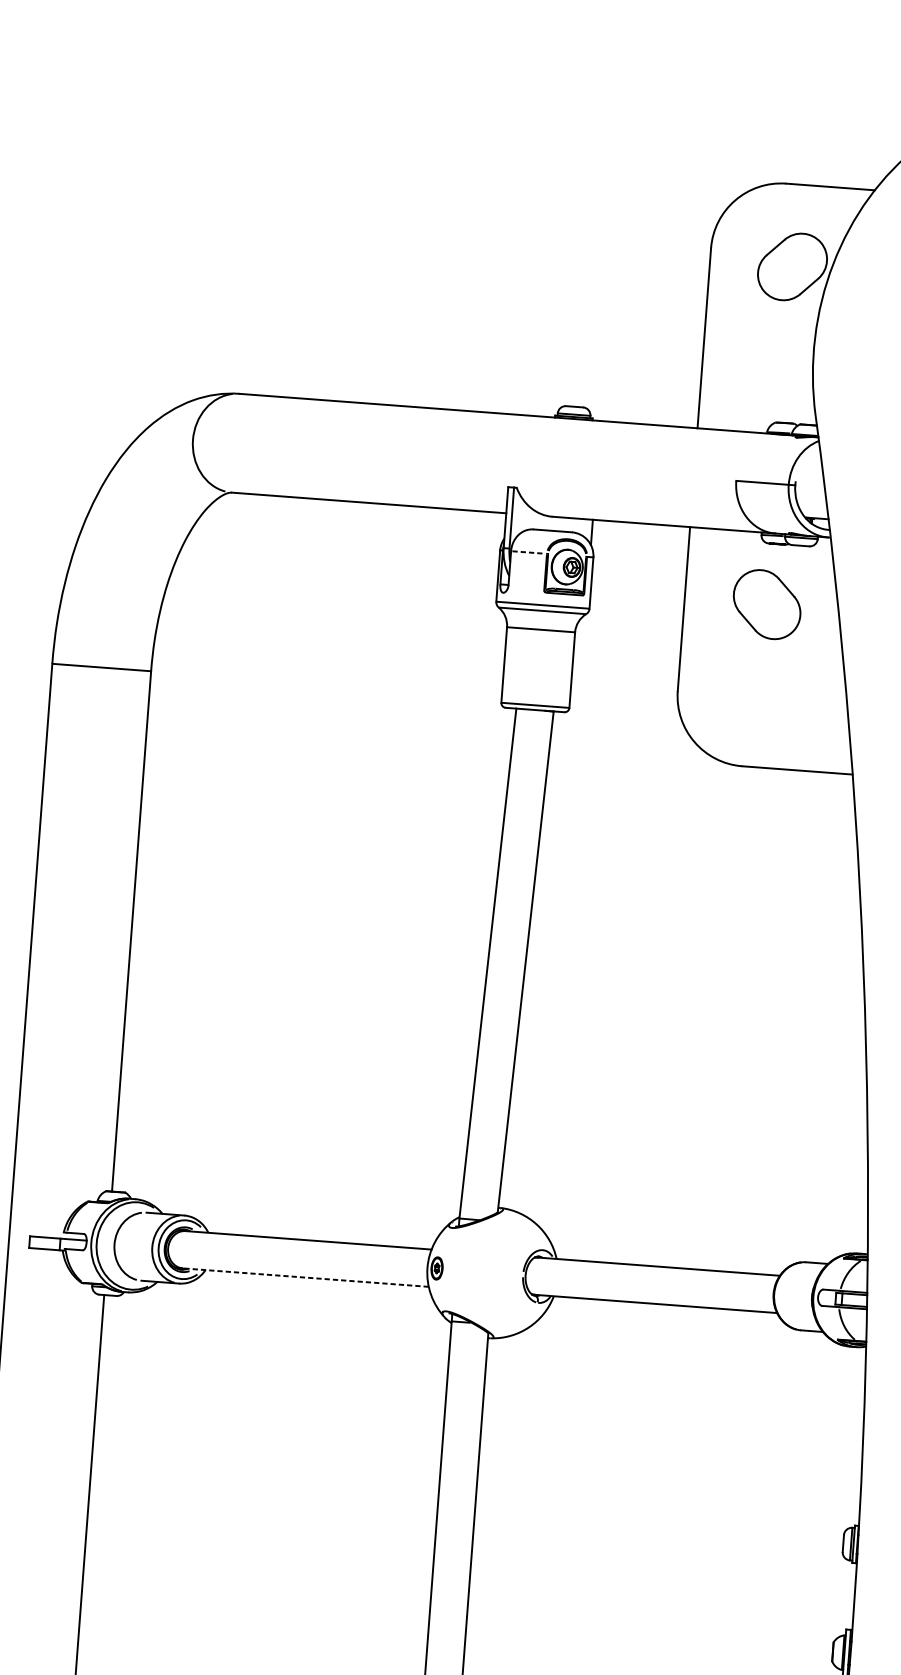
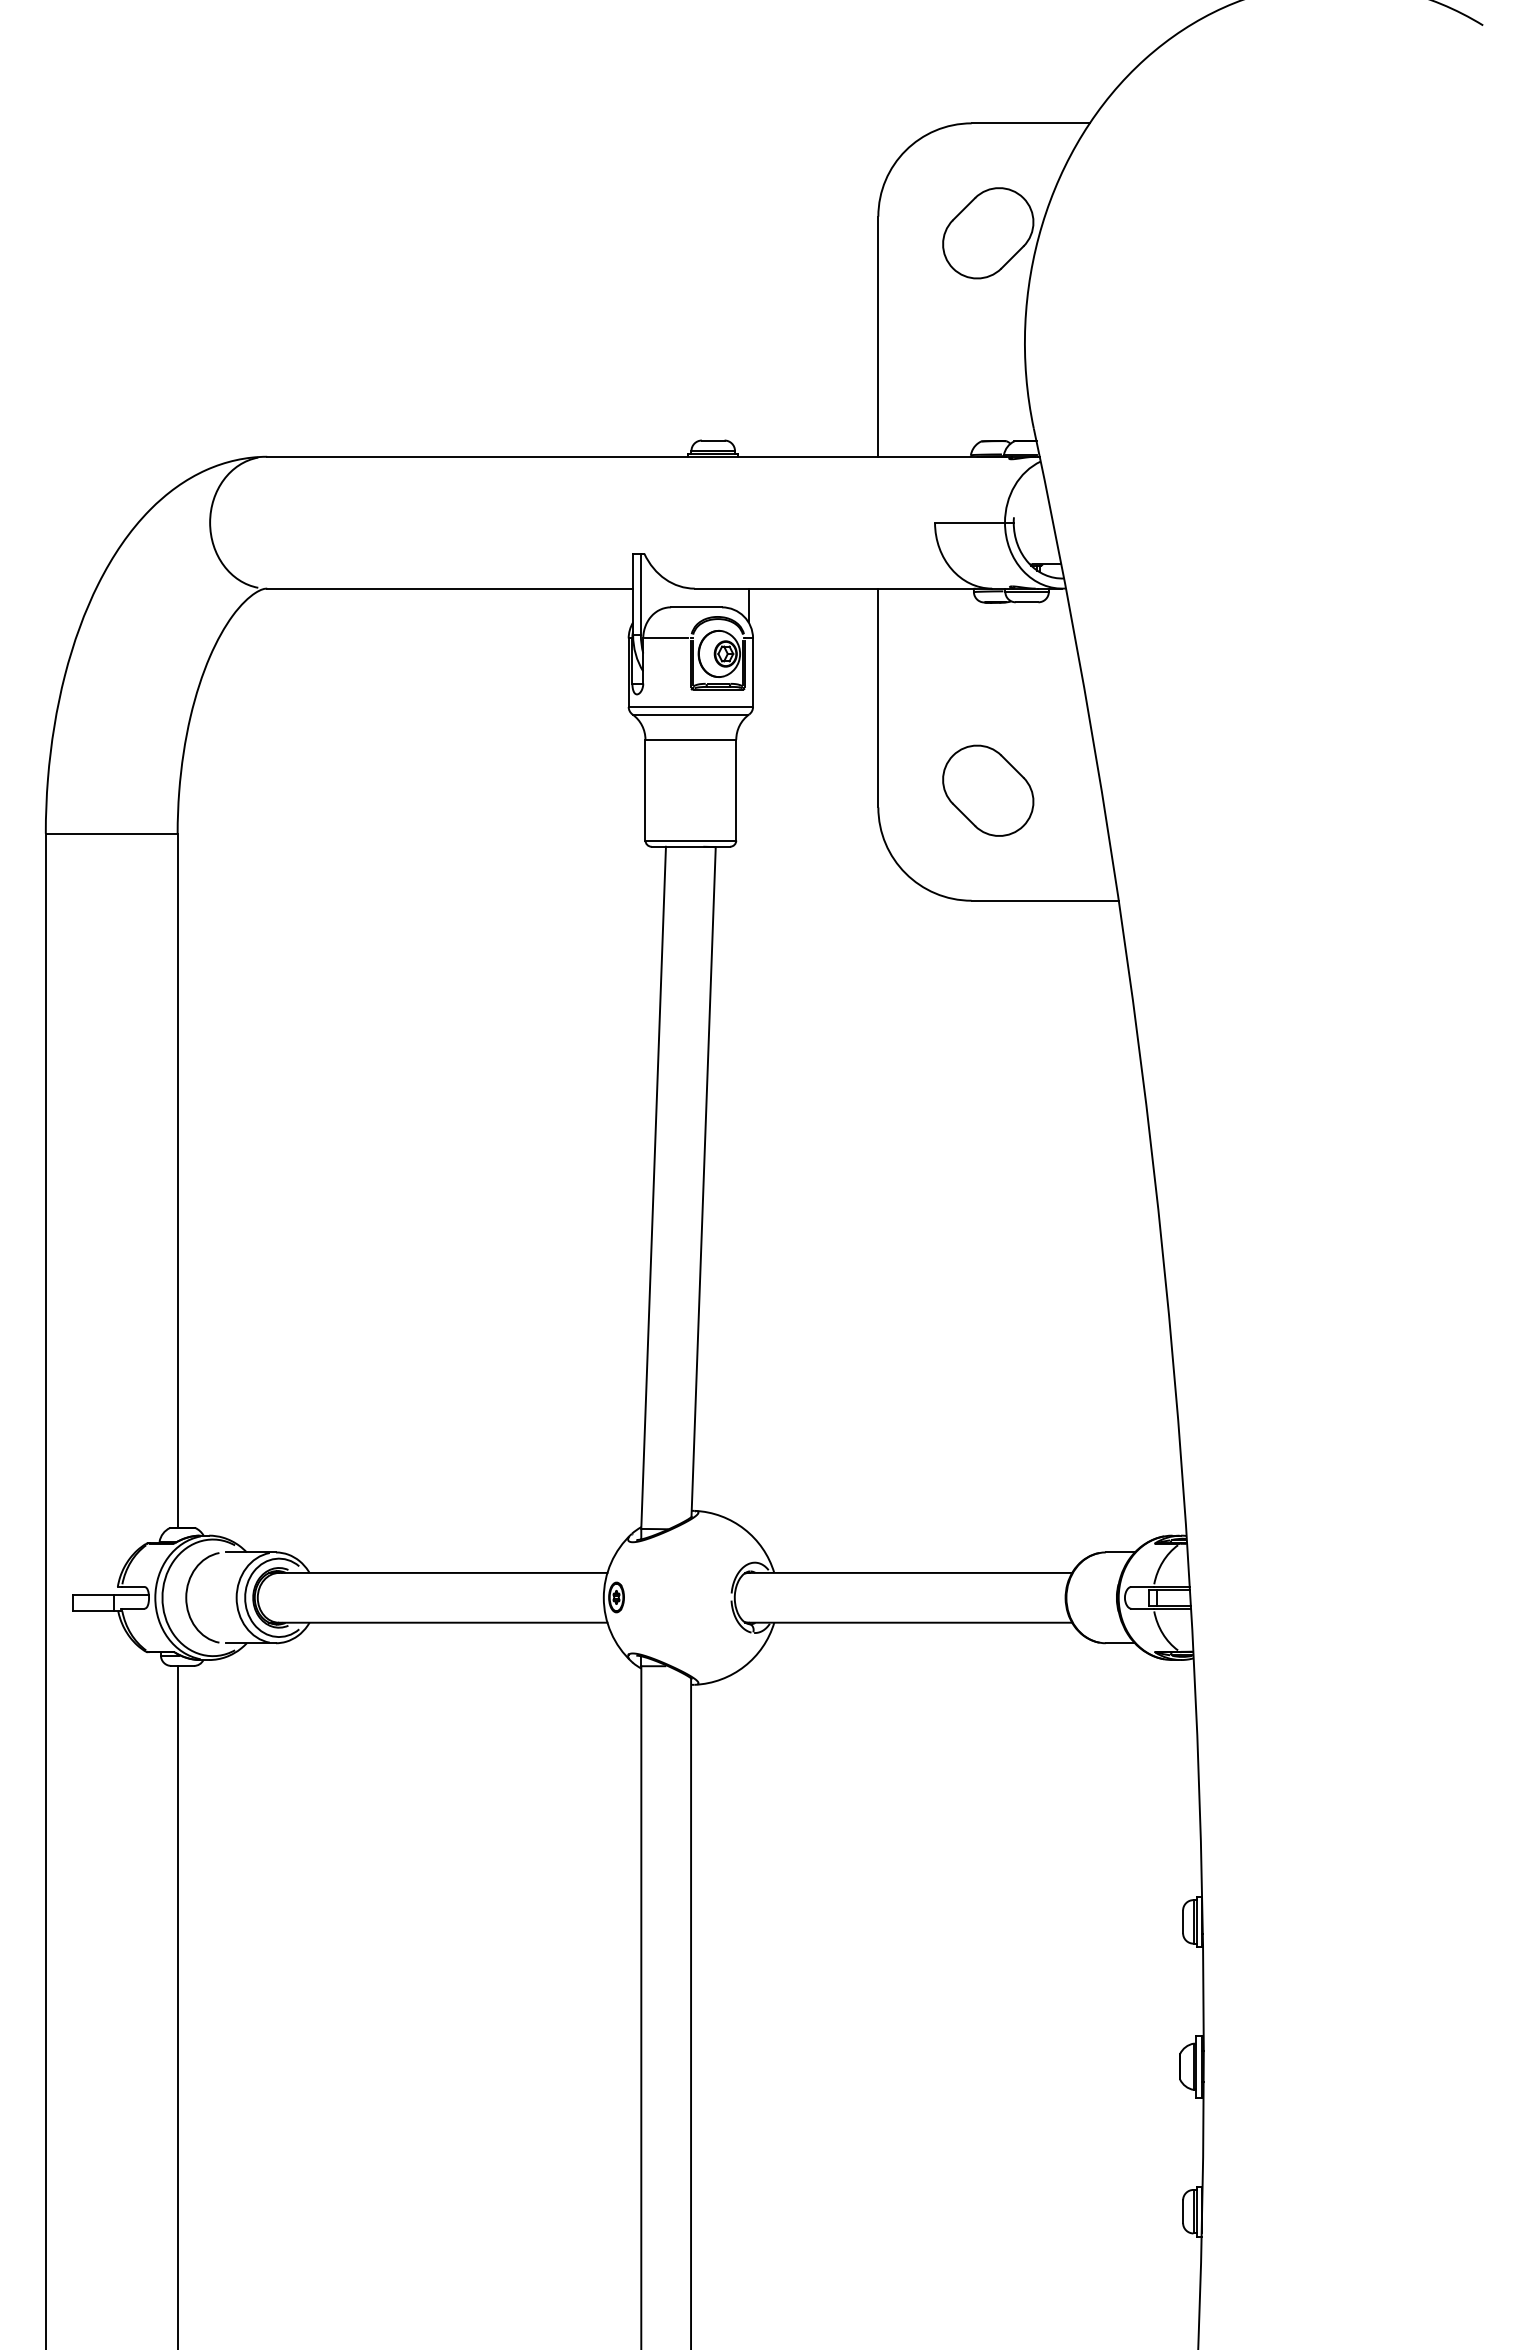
line: (528, 552) -> (666, 638), dashed -> solid
part: (767, 604) -> (988, 790), moved
line: (305, 1277) -> (442, 1622), dashed -> solid

